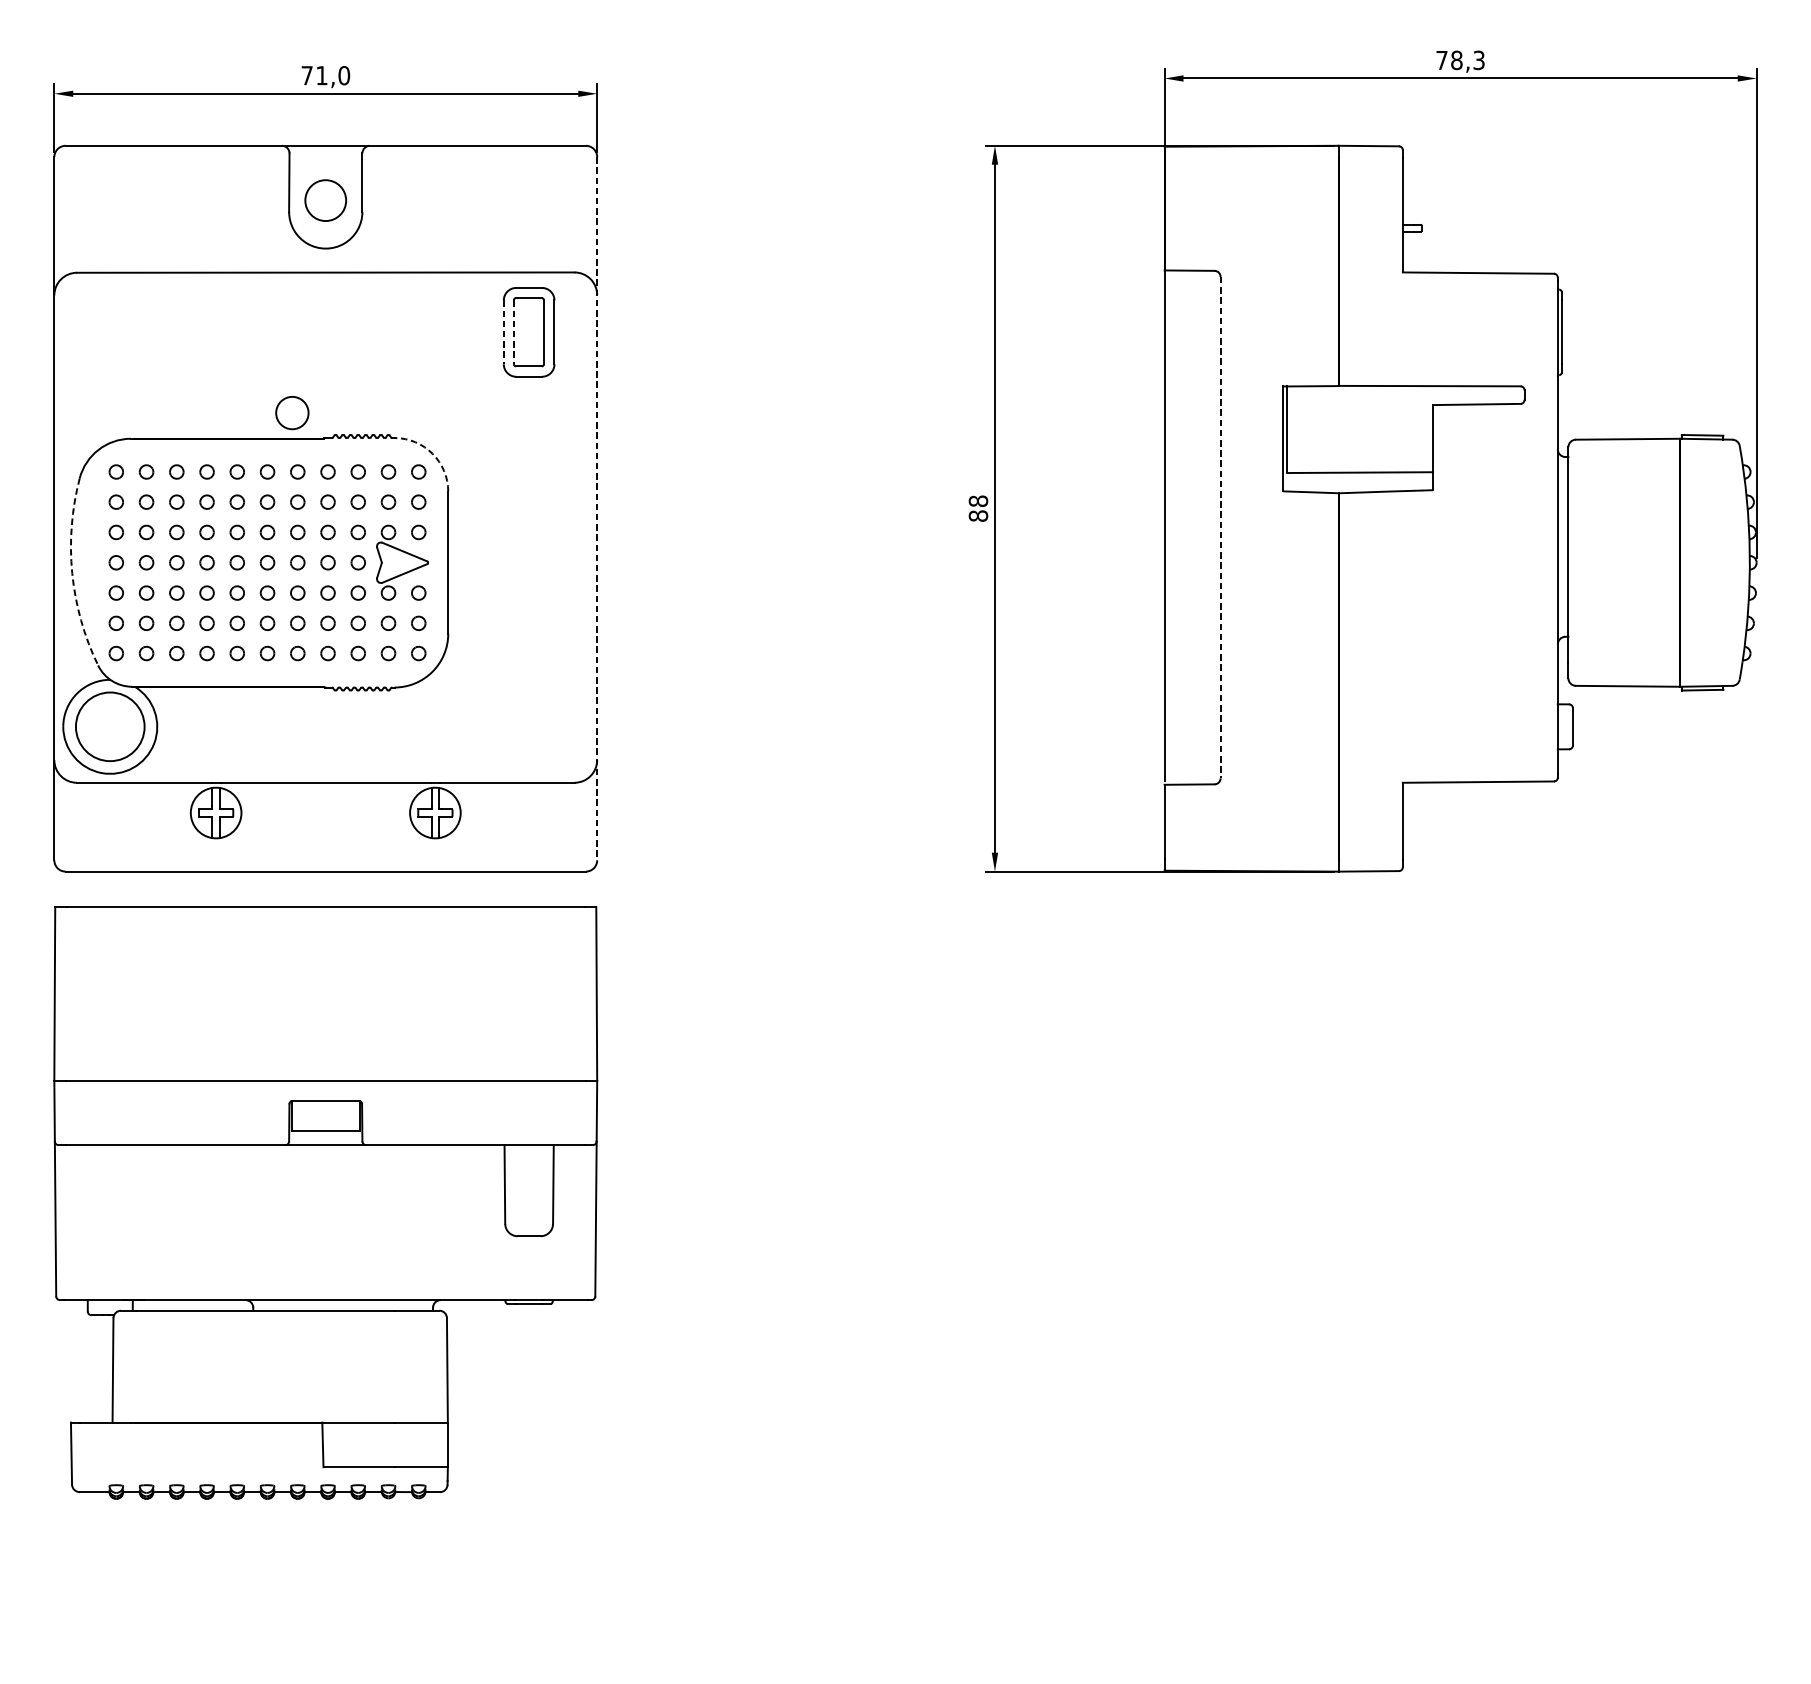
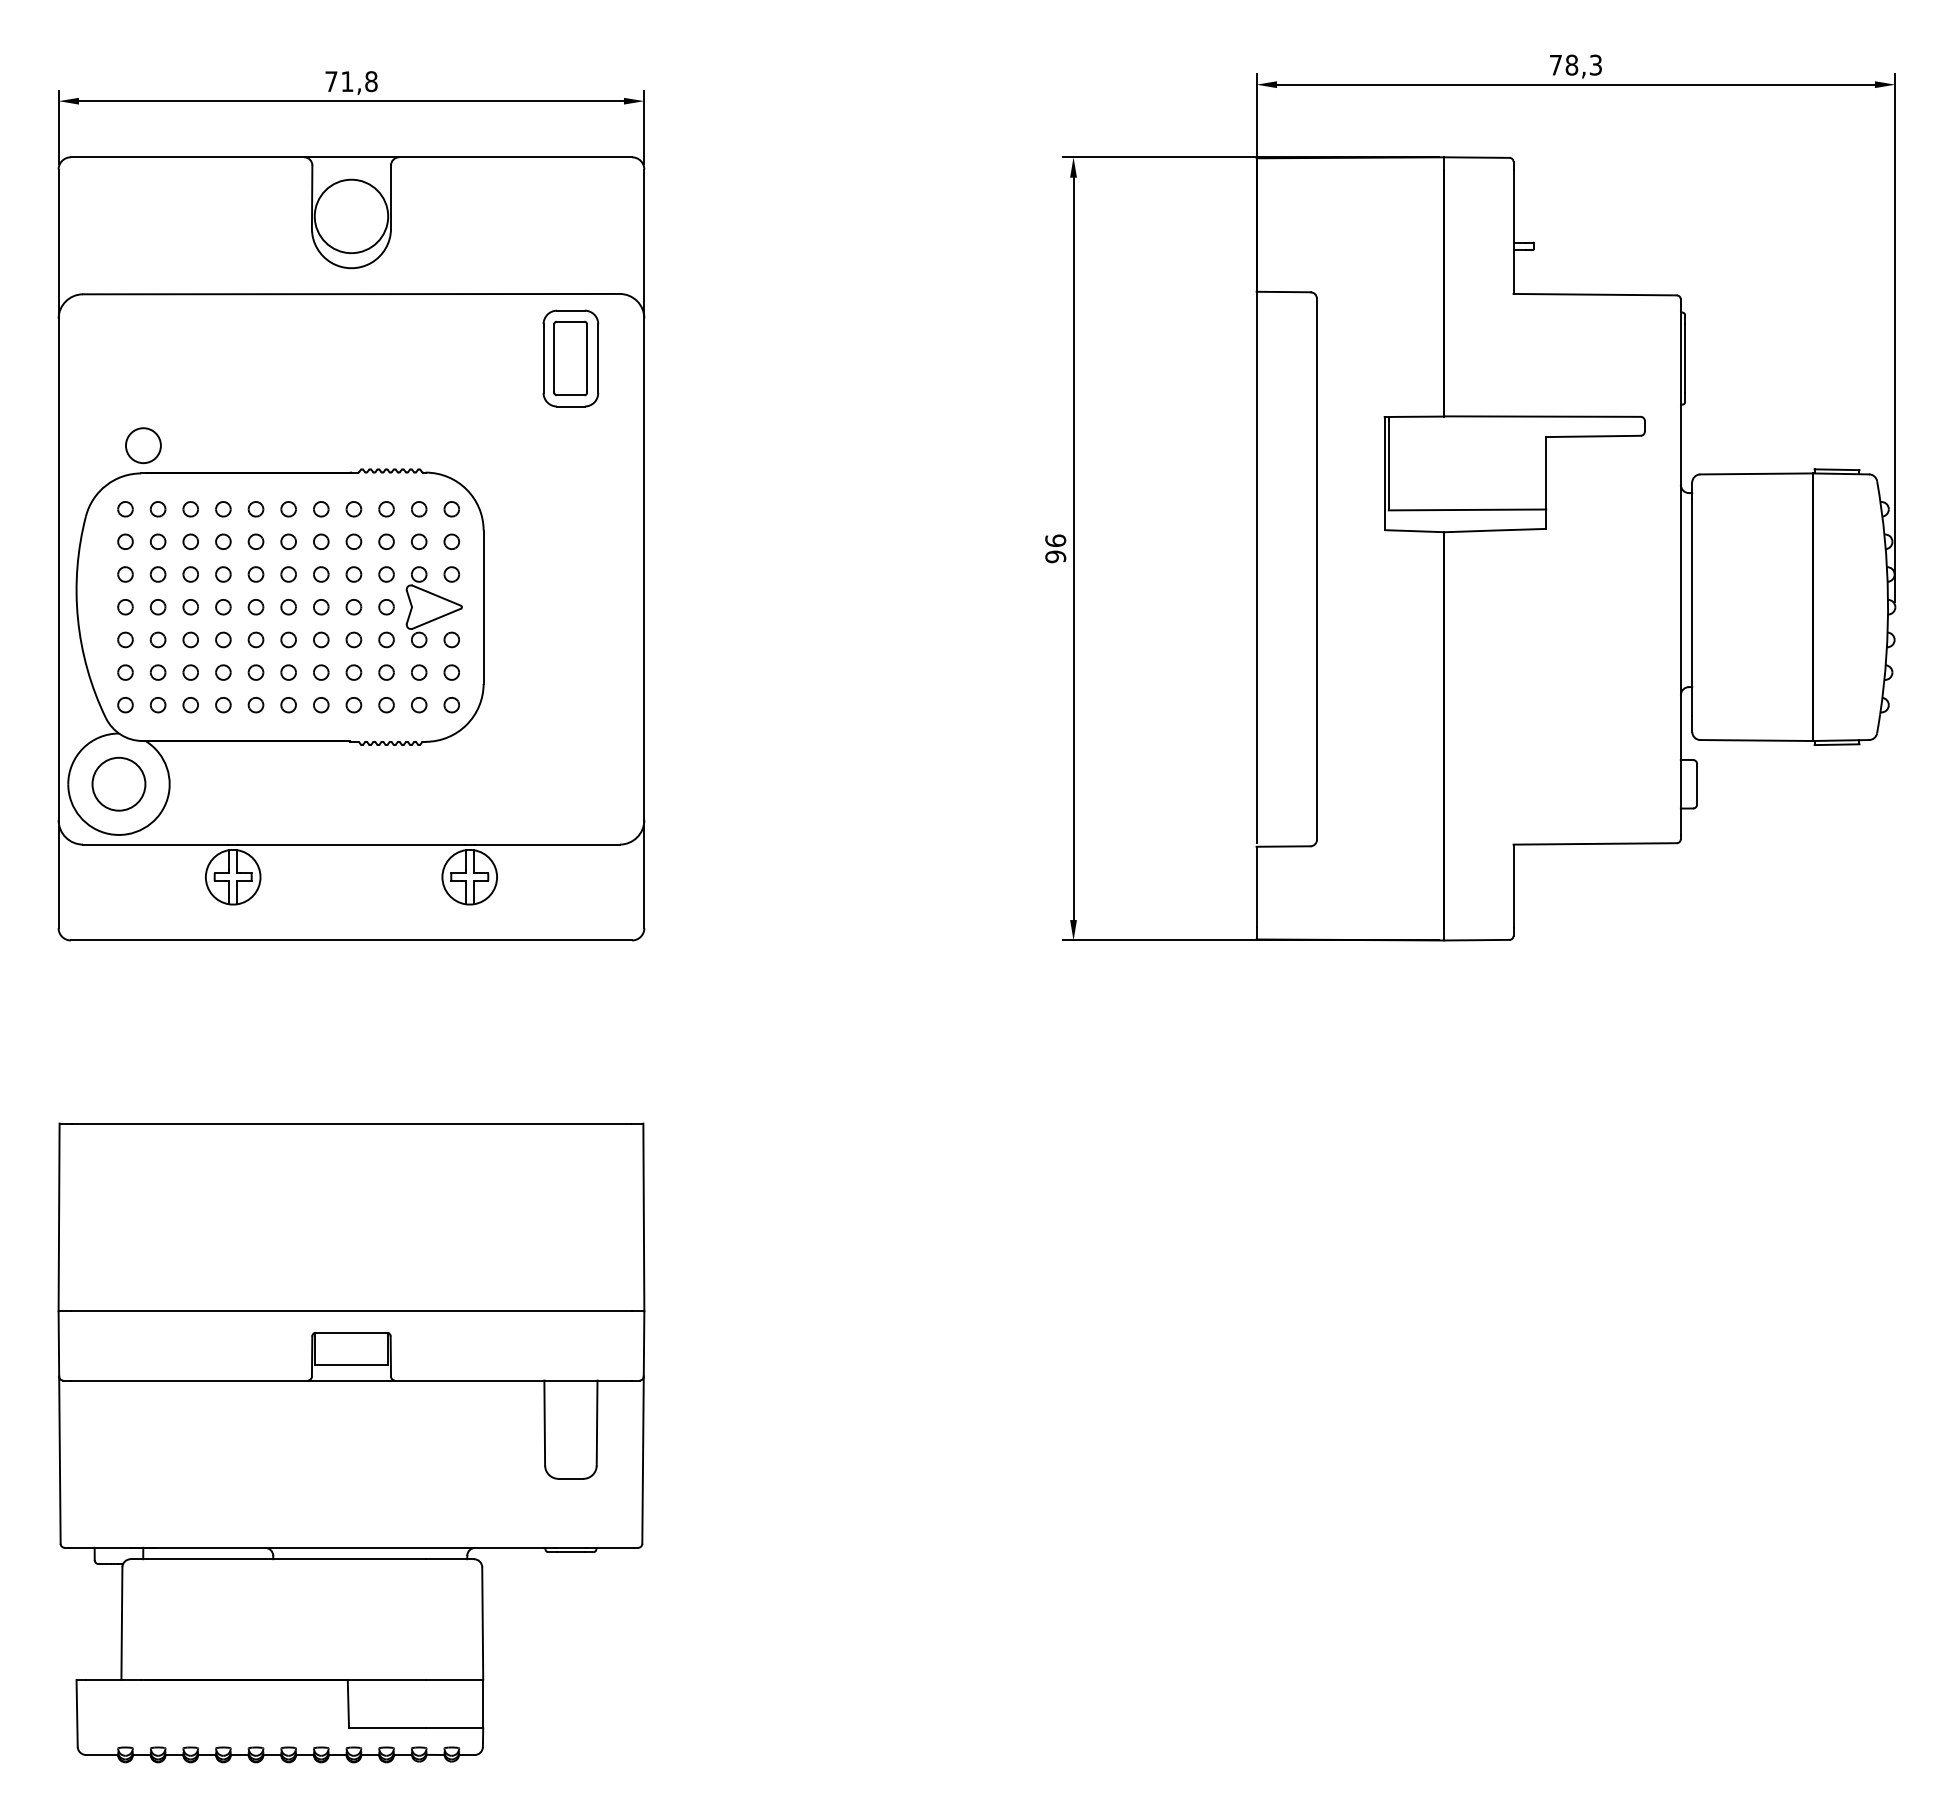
text: (344, 75) -> (371, 81), 71,0 -> 71,8
circle: (325, 200) -> (351, 216), size x1.67
line: (513, 332) -> (554, 358), dashed -> solid
line: (503, 333) -> (543, 359), dashed -> solid
circle: (292, 412) -> (143, 445), moved
arc: (432, 453) -> (466, 489), dashed -> solid
text: (978, 508) -> (1055, 548), 88 -> 96
line: (597, 509) -> (644, 549), dashed -> solid
line: (1220, 527) -> (1316, 569), dashed -> solid
arc: (71, 573) -> (77, 618), dashed -> solid
circle: (109, 726) -> (118, 783), size x0.71
part: (325, 1202) -> (351, 1442), moved

